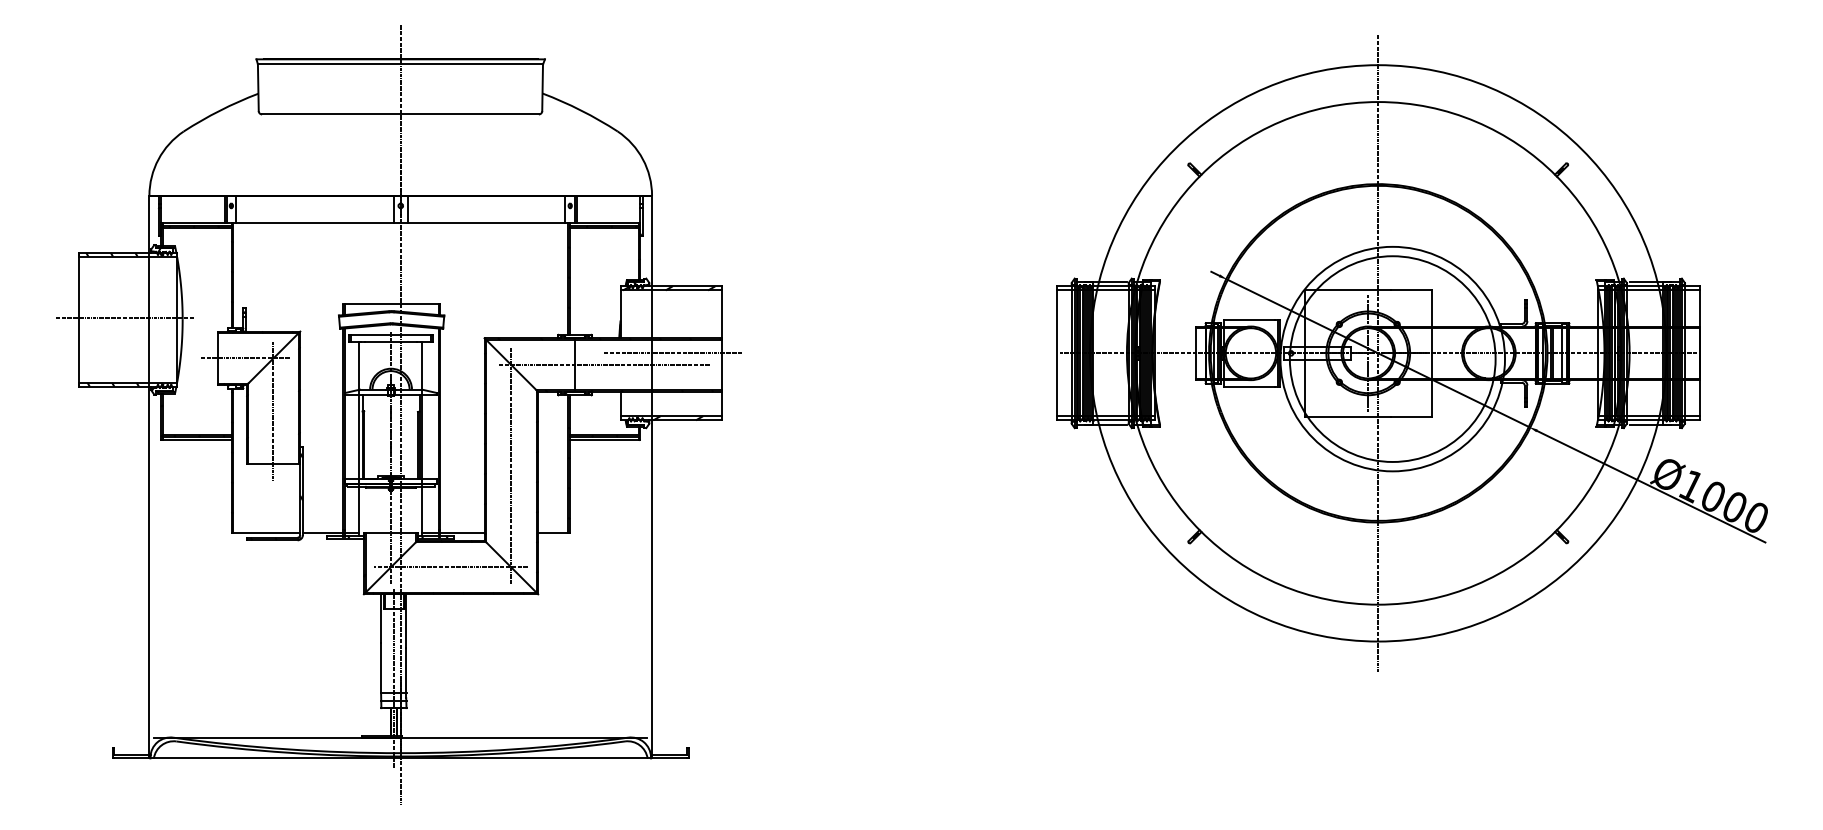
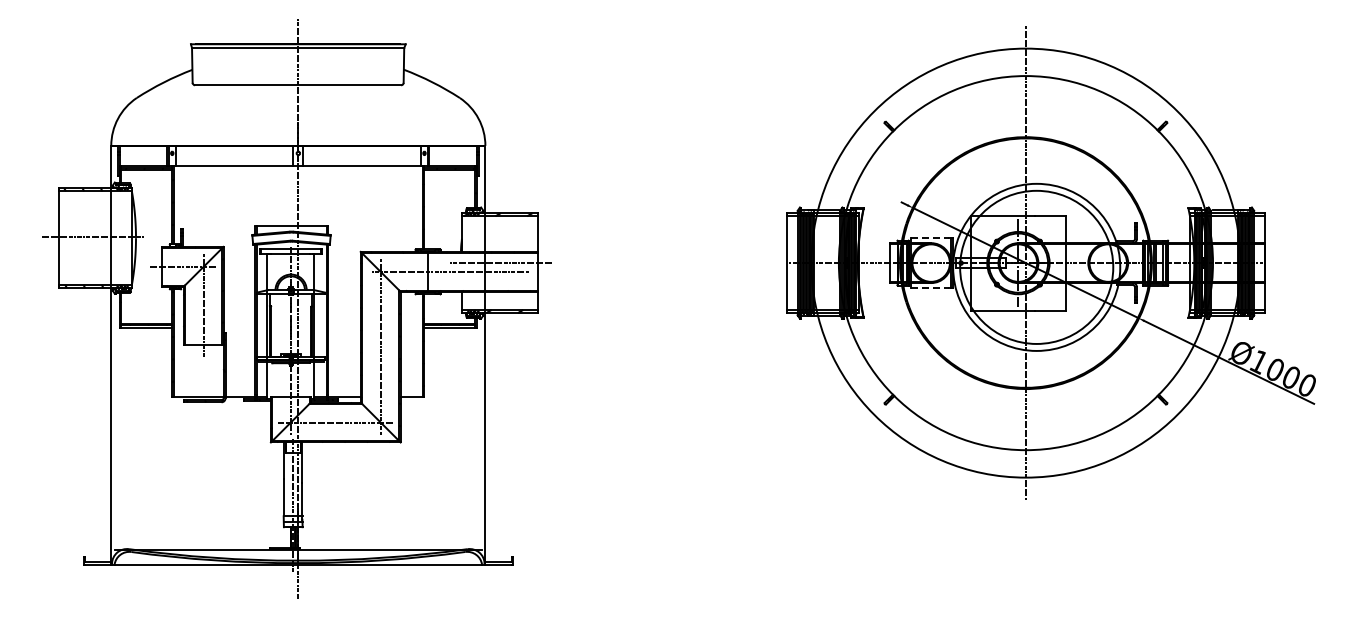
line: (1250, 320) -> (930, 238), solid -> dashed
line: (1250, 387) -> (930, 288), solid -> dashed

